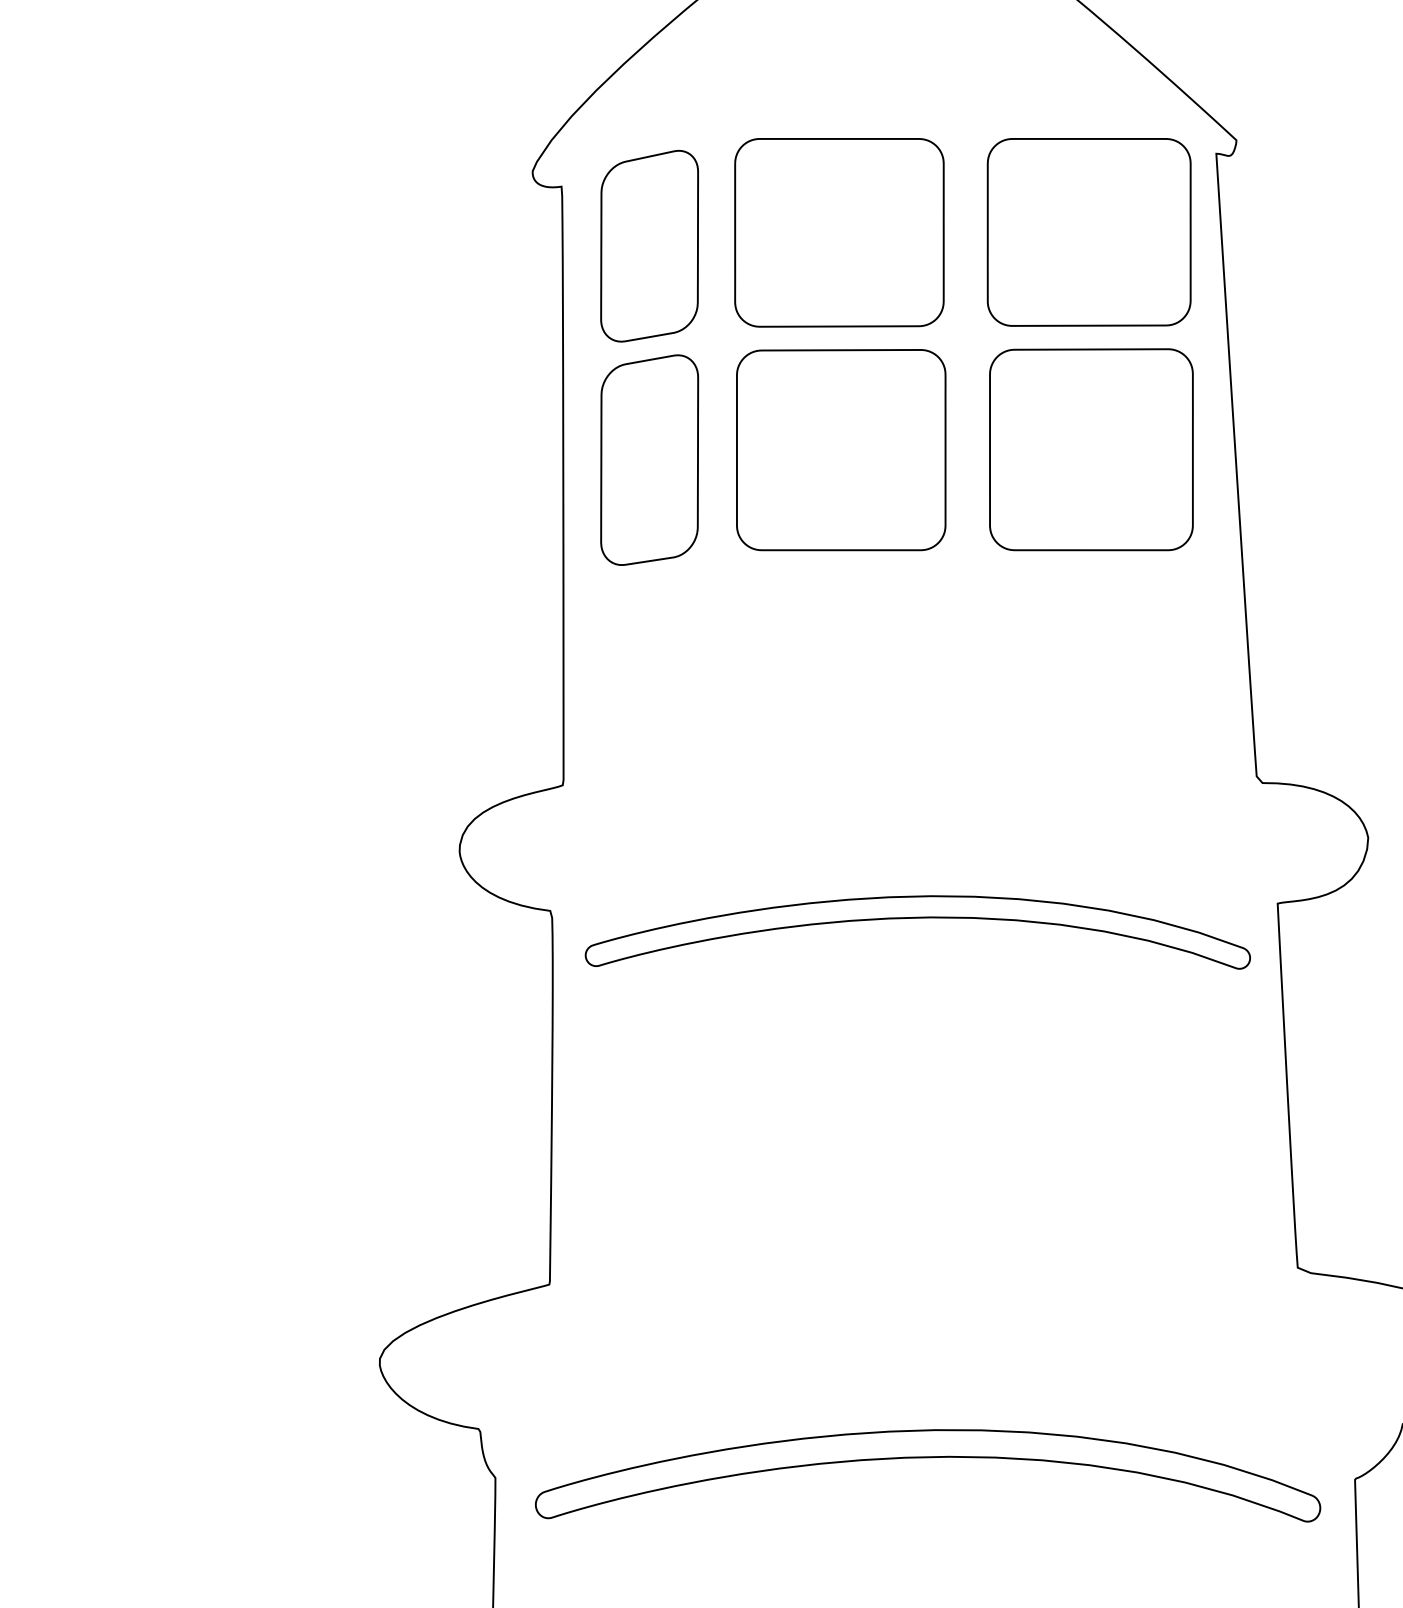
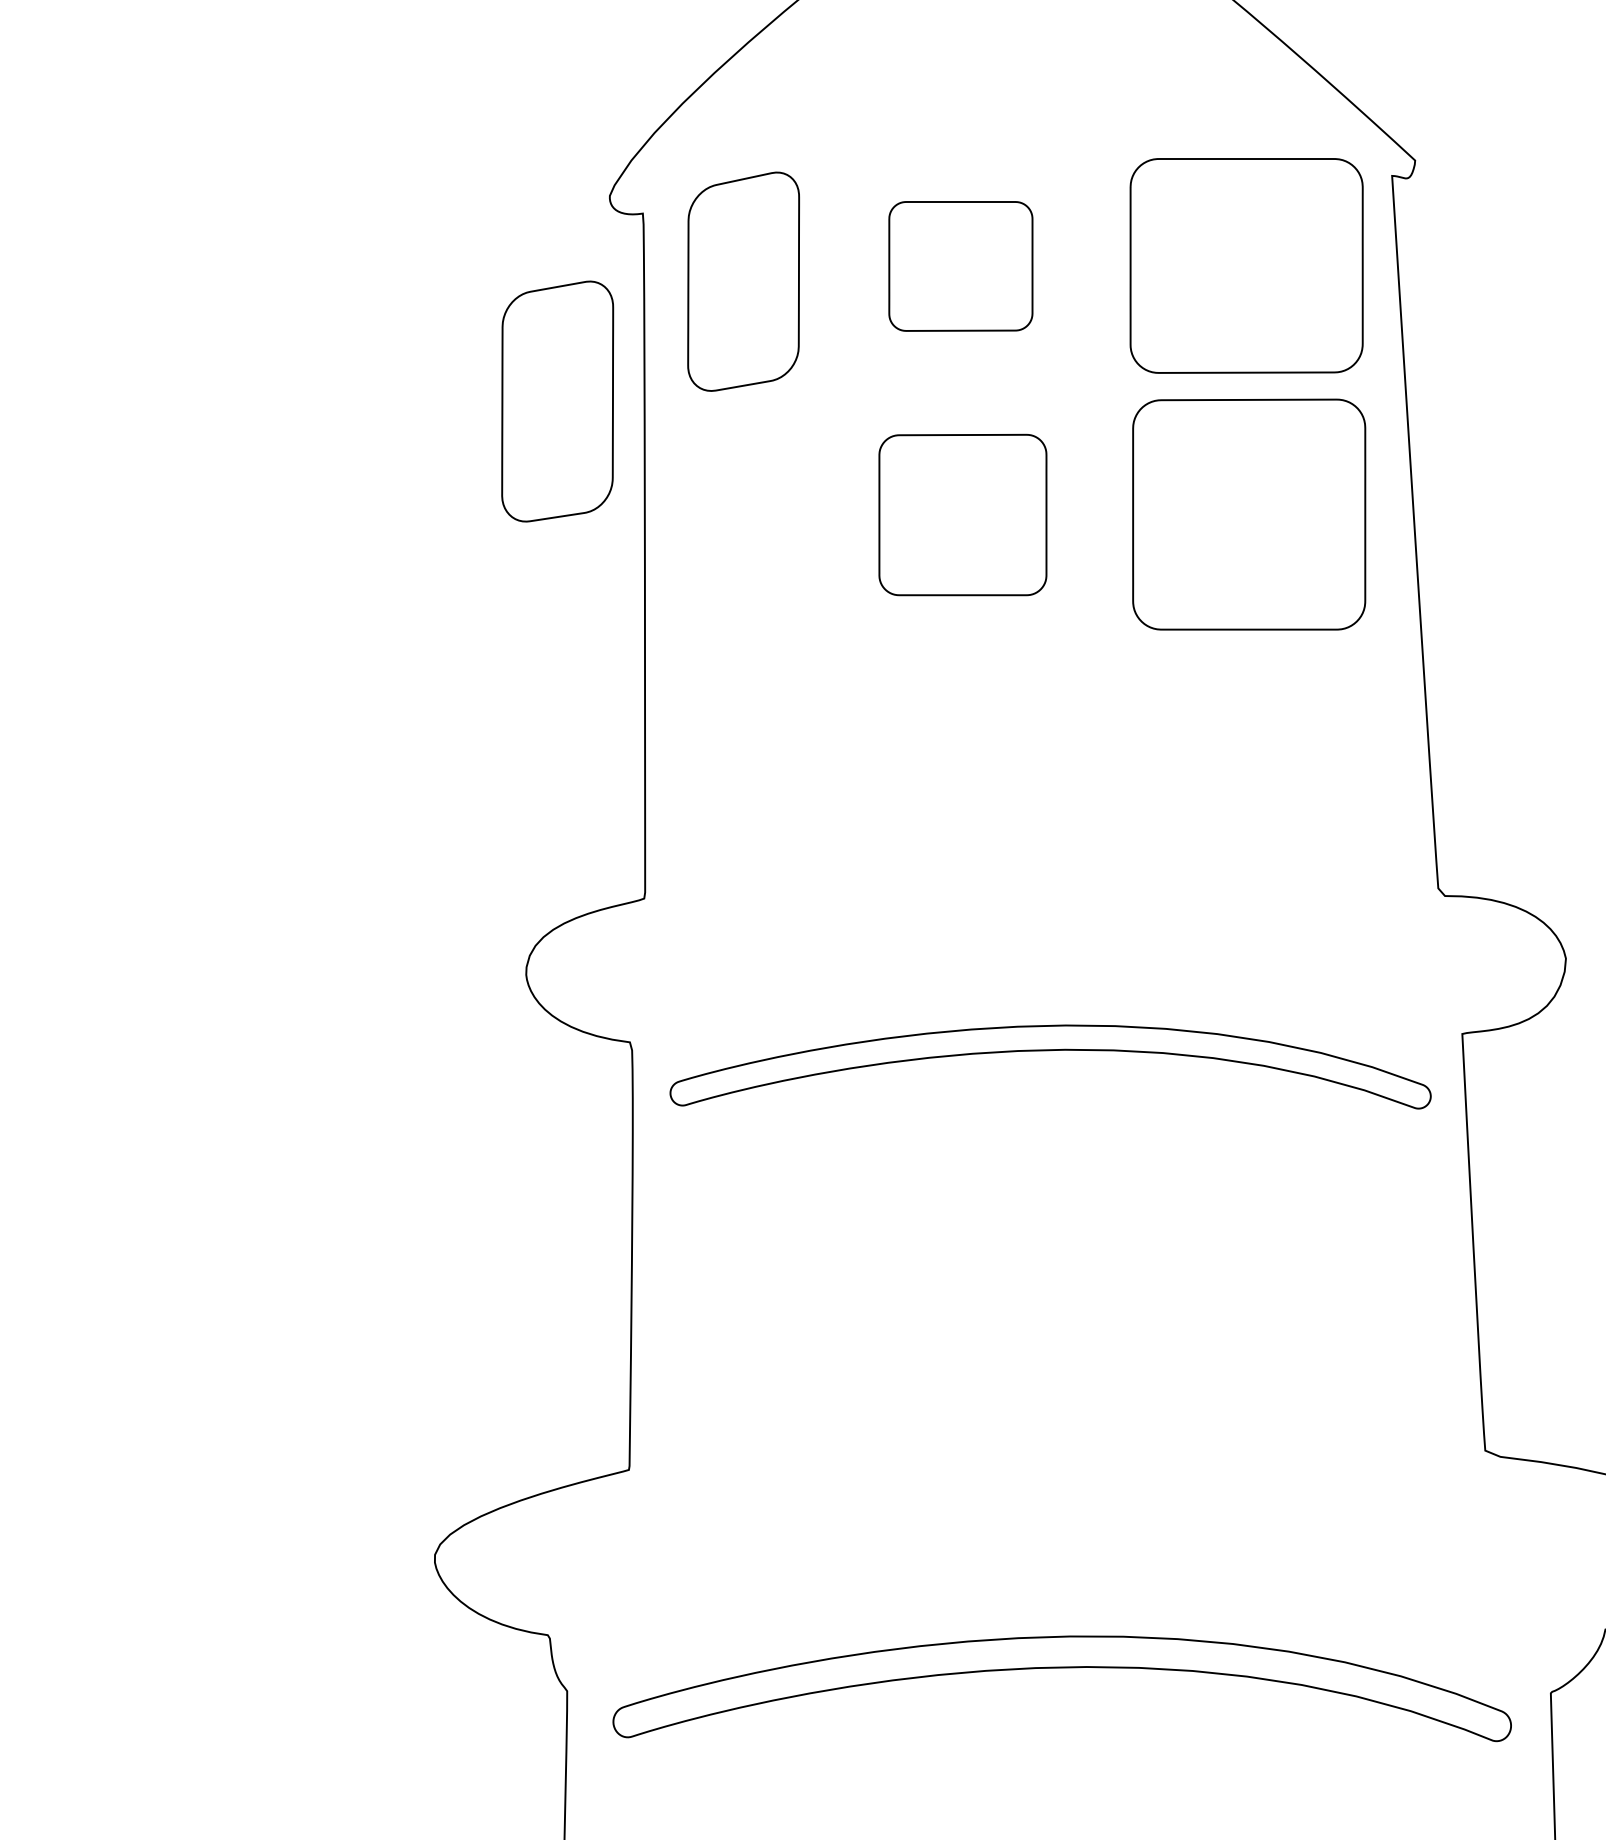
part: (839, 232) -> (960, 266), size x0.6
part: (840, 449) -> (962, 514), size x0.7
part: (649, 460) -> (557, 401), moved

